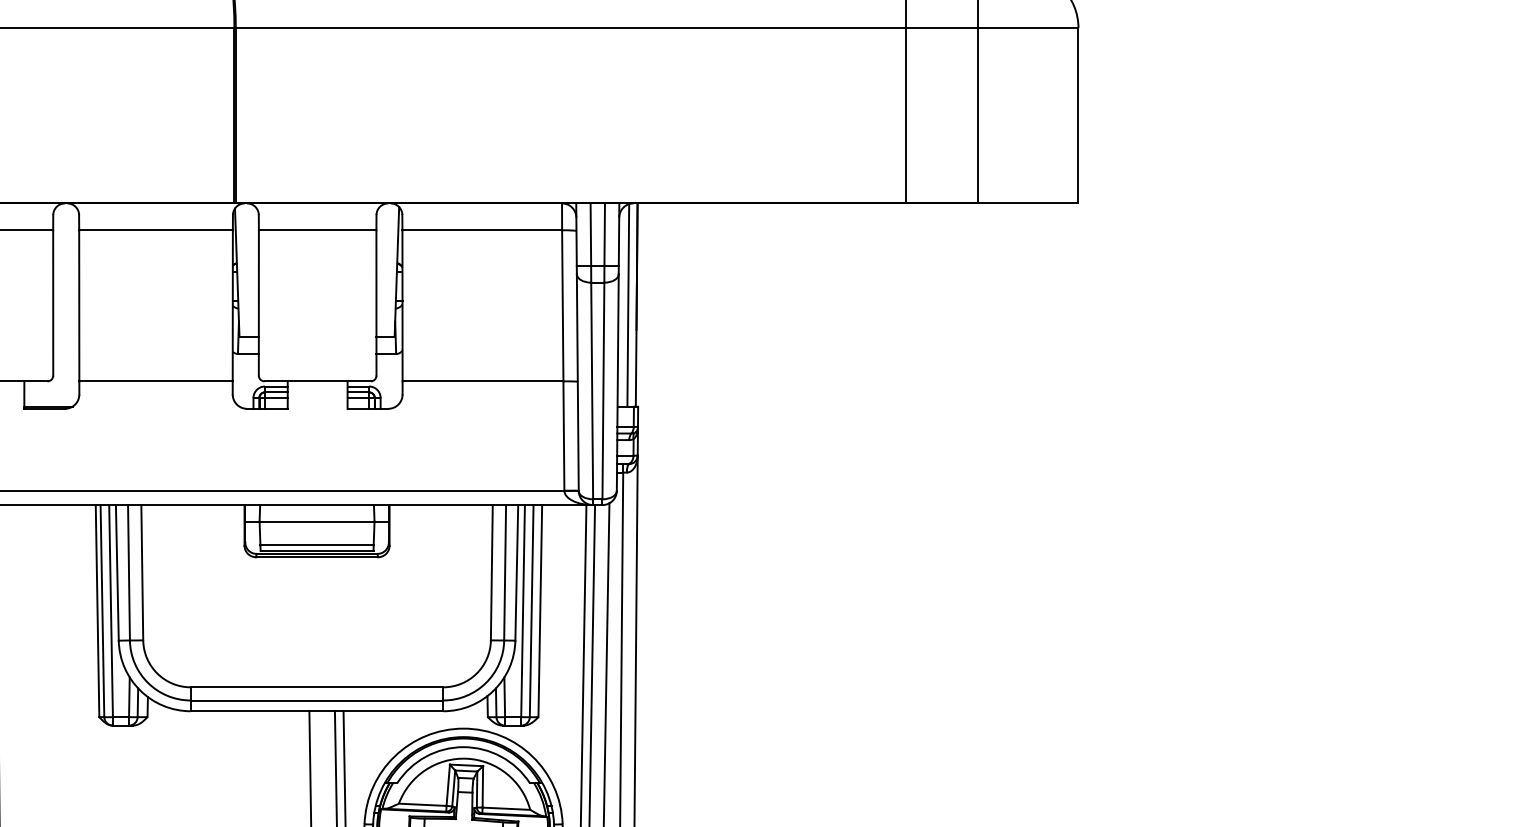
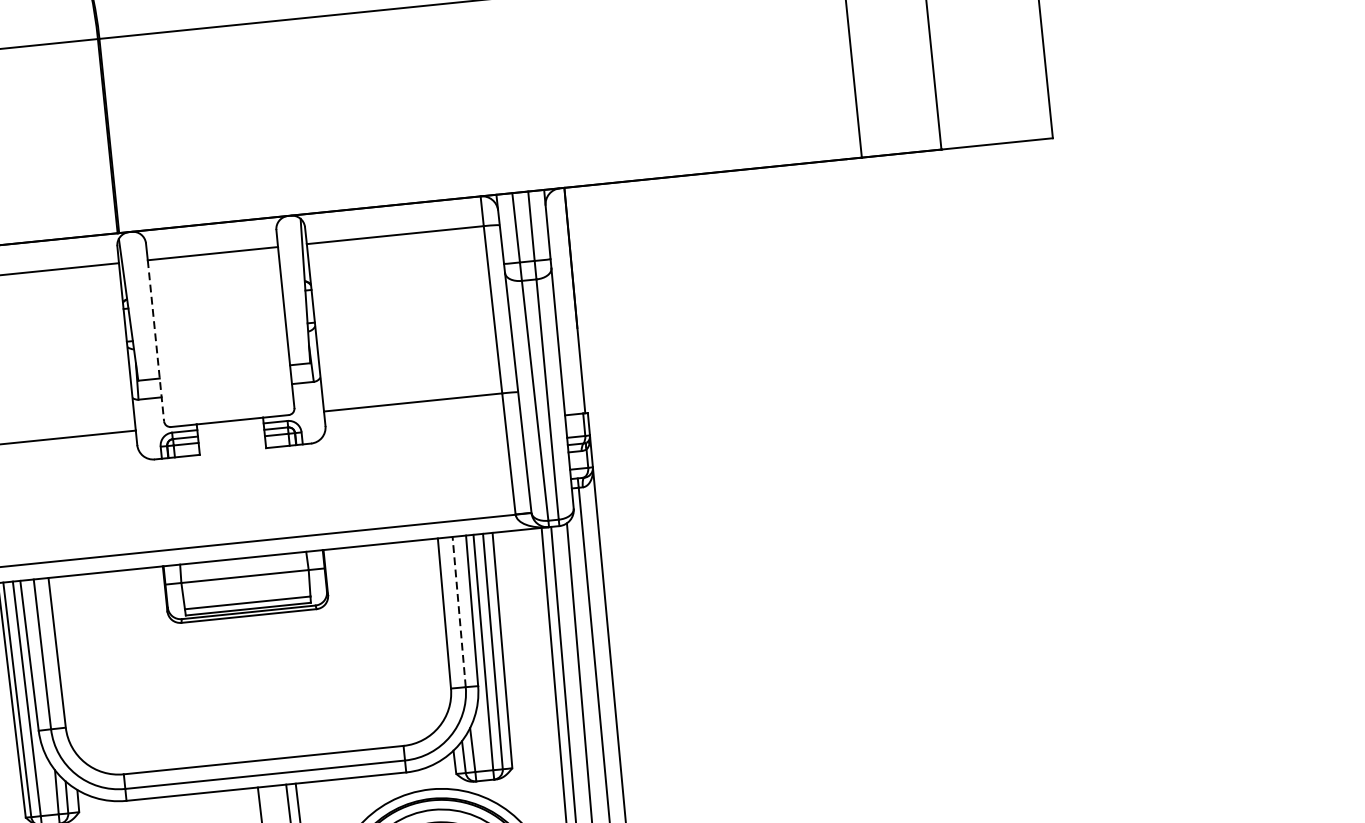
line: (258, 302) -> (155, 340), solid -> dashed
line: (628, 305) -> (565, 302), removed
line: (505, 572) -> (459, 611), solid -> dashed

